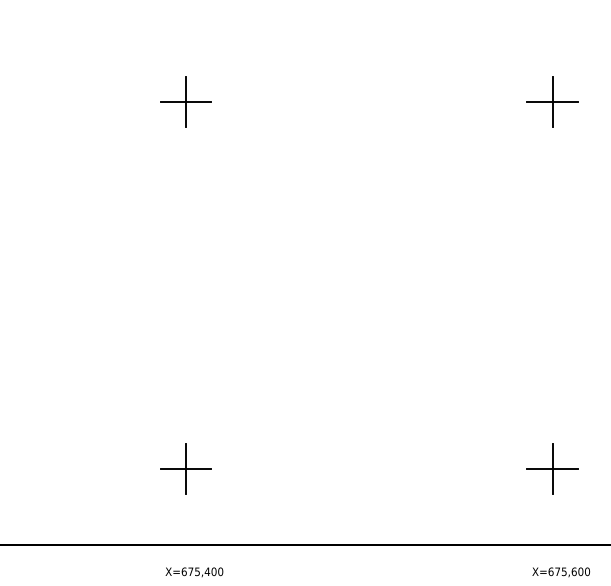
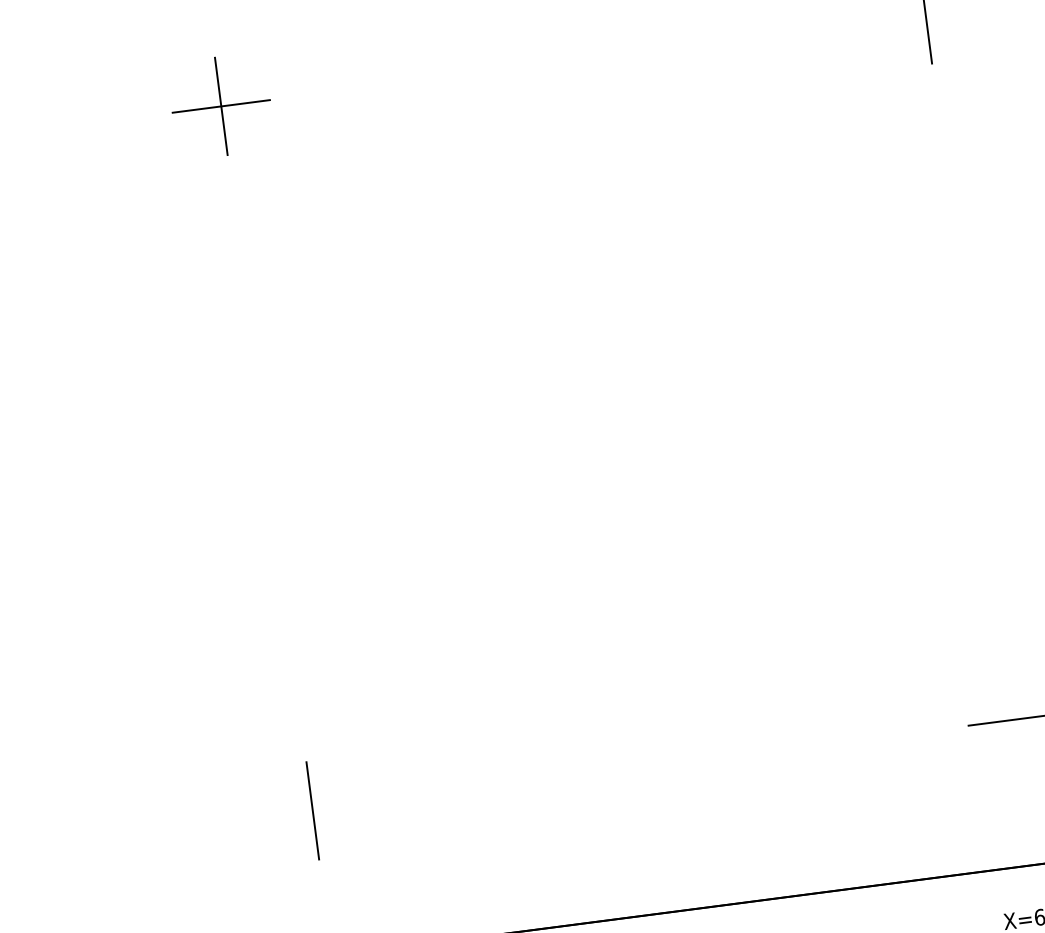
line: (552, 102) -> (925, 15), removed
line: (185, 468) -> (312, 810), removed
line: (552, 468) -> (1016, 718), removed

